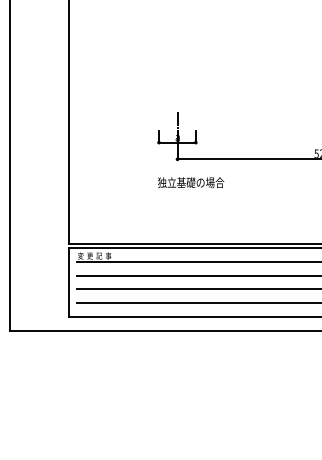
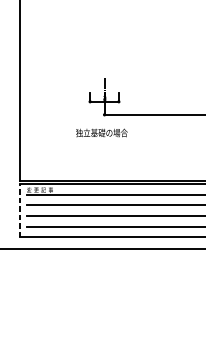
text: (191, 182) -> (102, 132), moved
line: (69, 282) -> (20, 210), solid -> dashed

